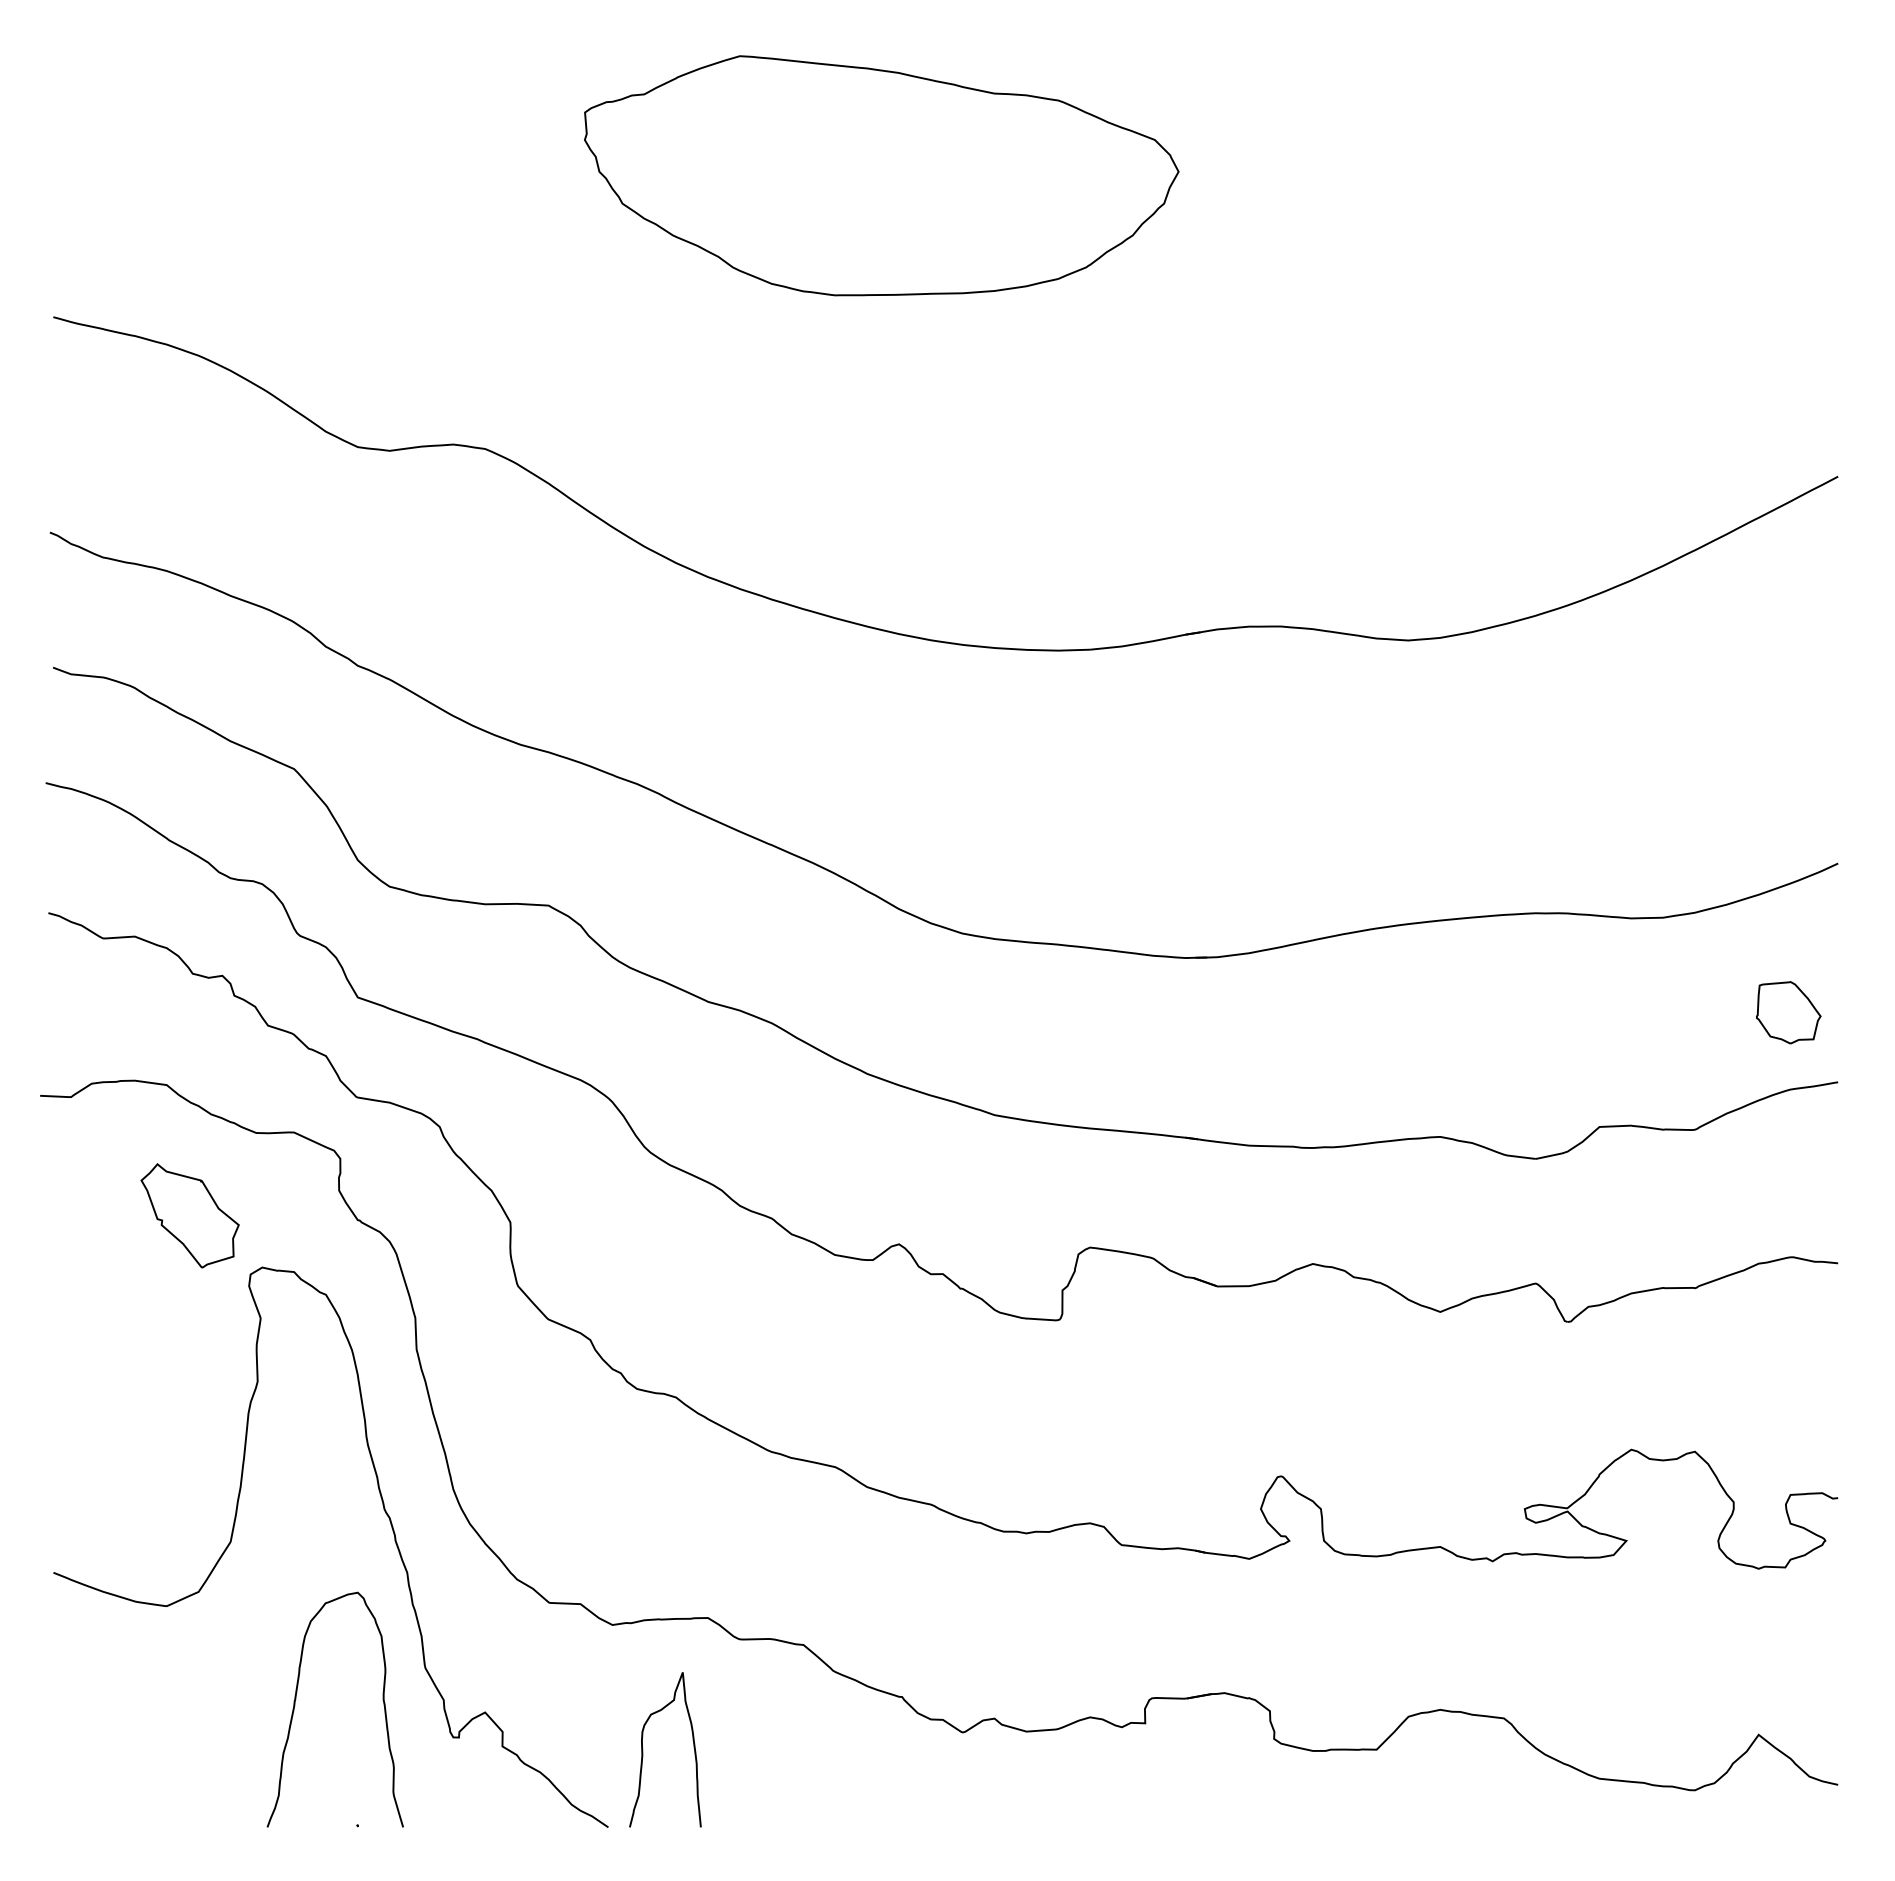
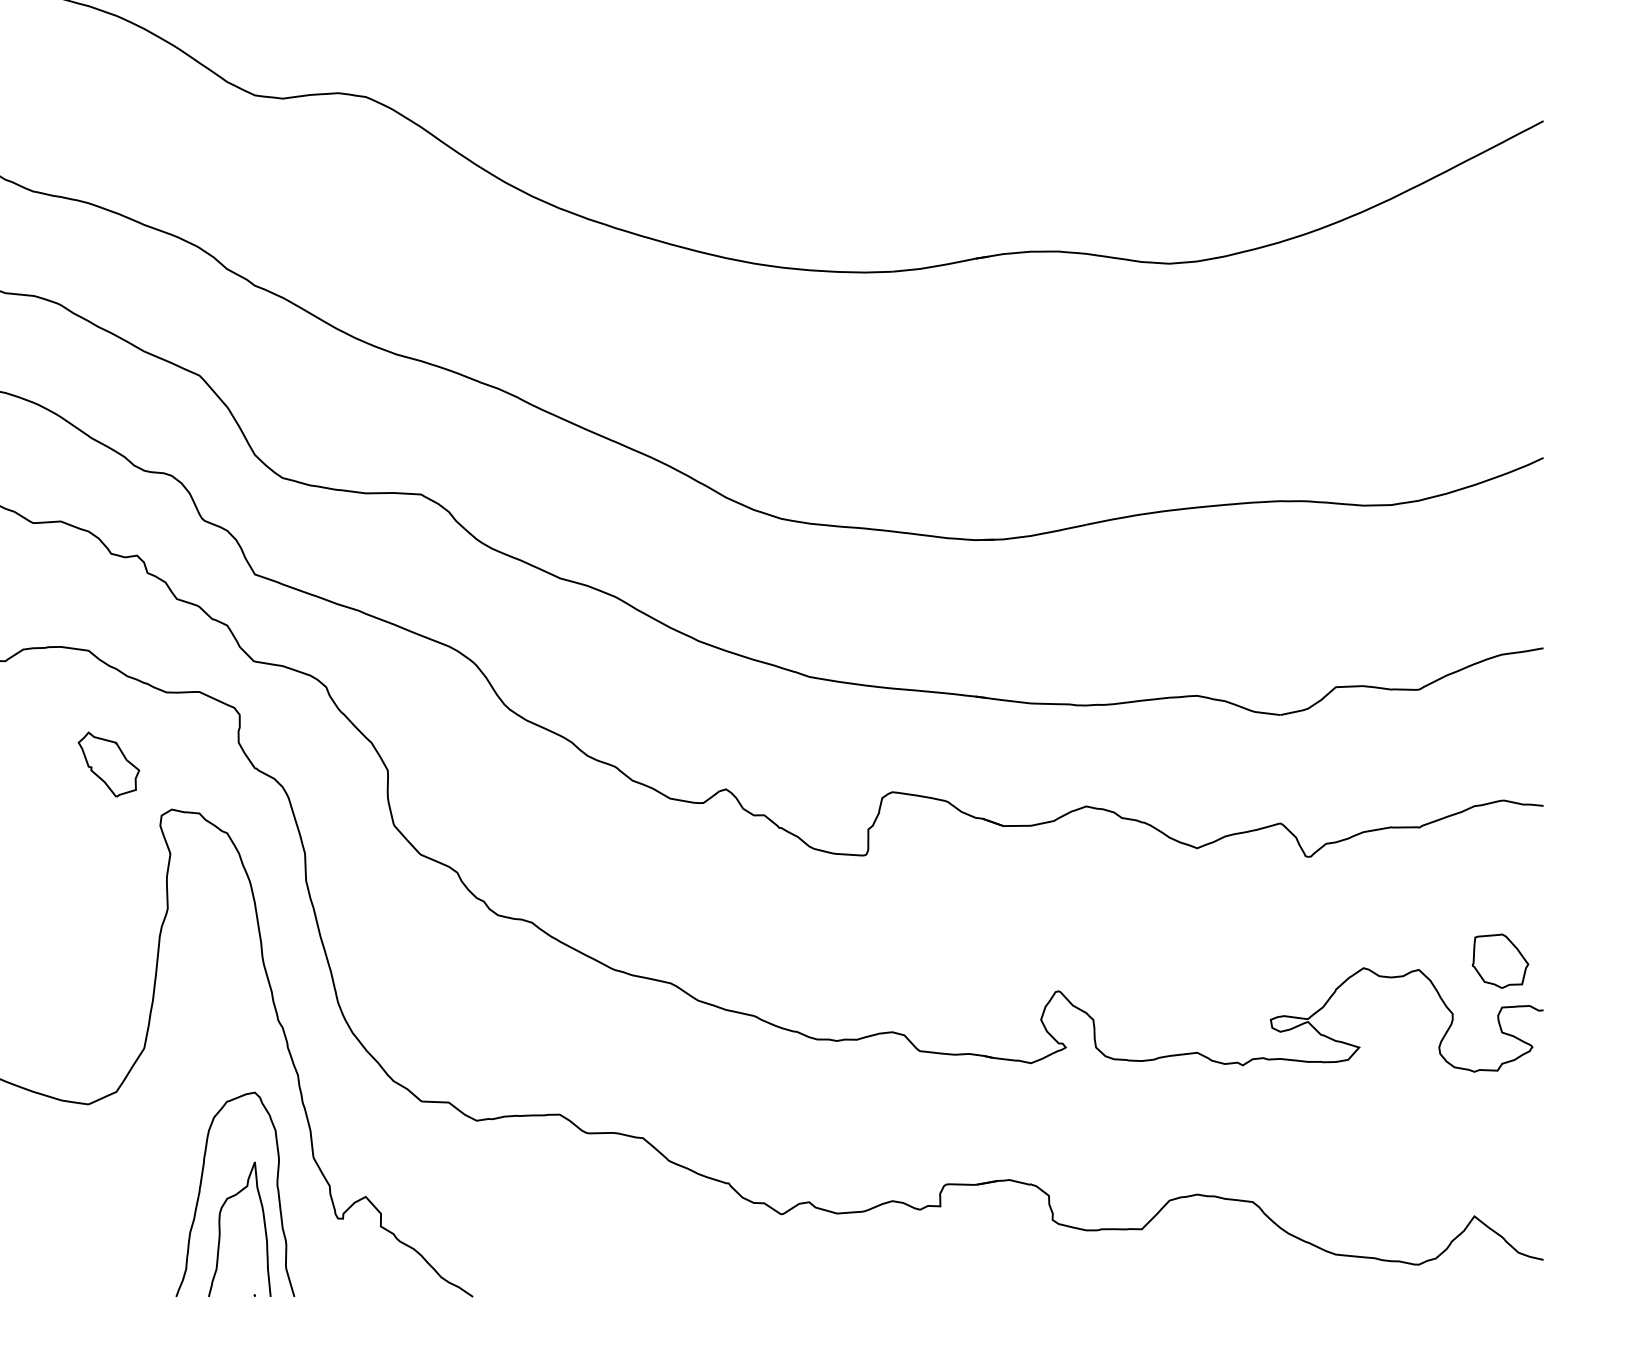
part: (1788, 1012) -> (1500, 961), moved
part: (189, 1215) -> (108, 764), size x0.71
curve: (643, 1749) -> (220, 1229), moved

